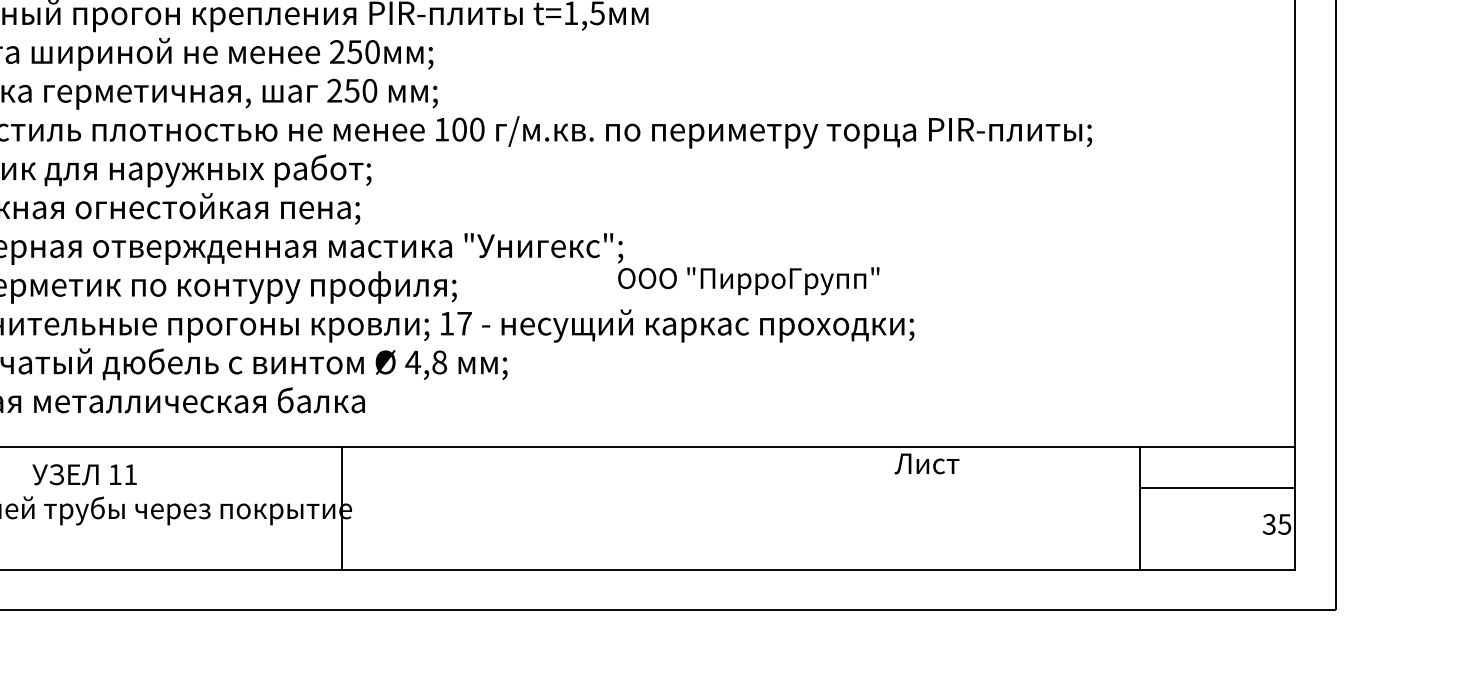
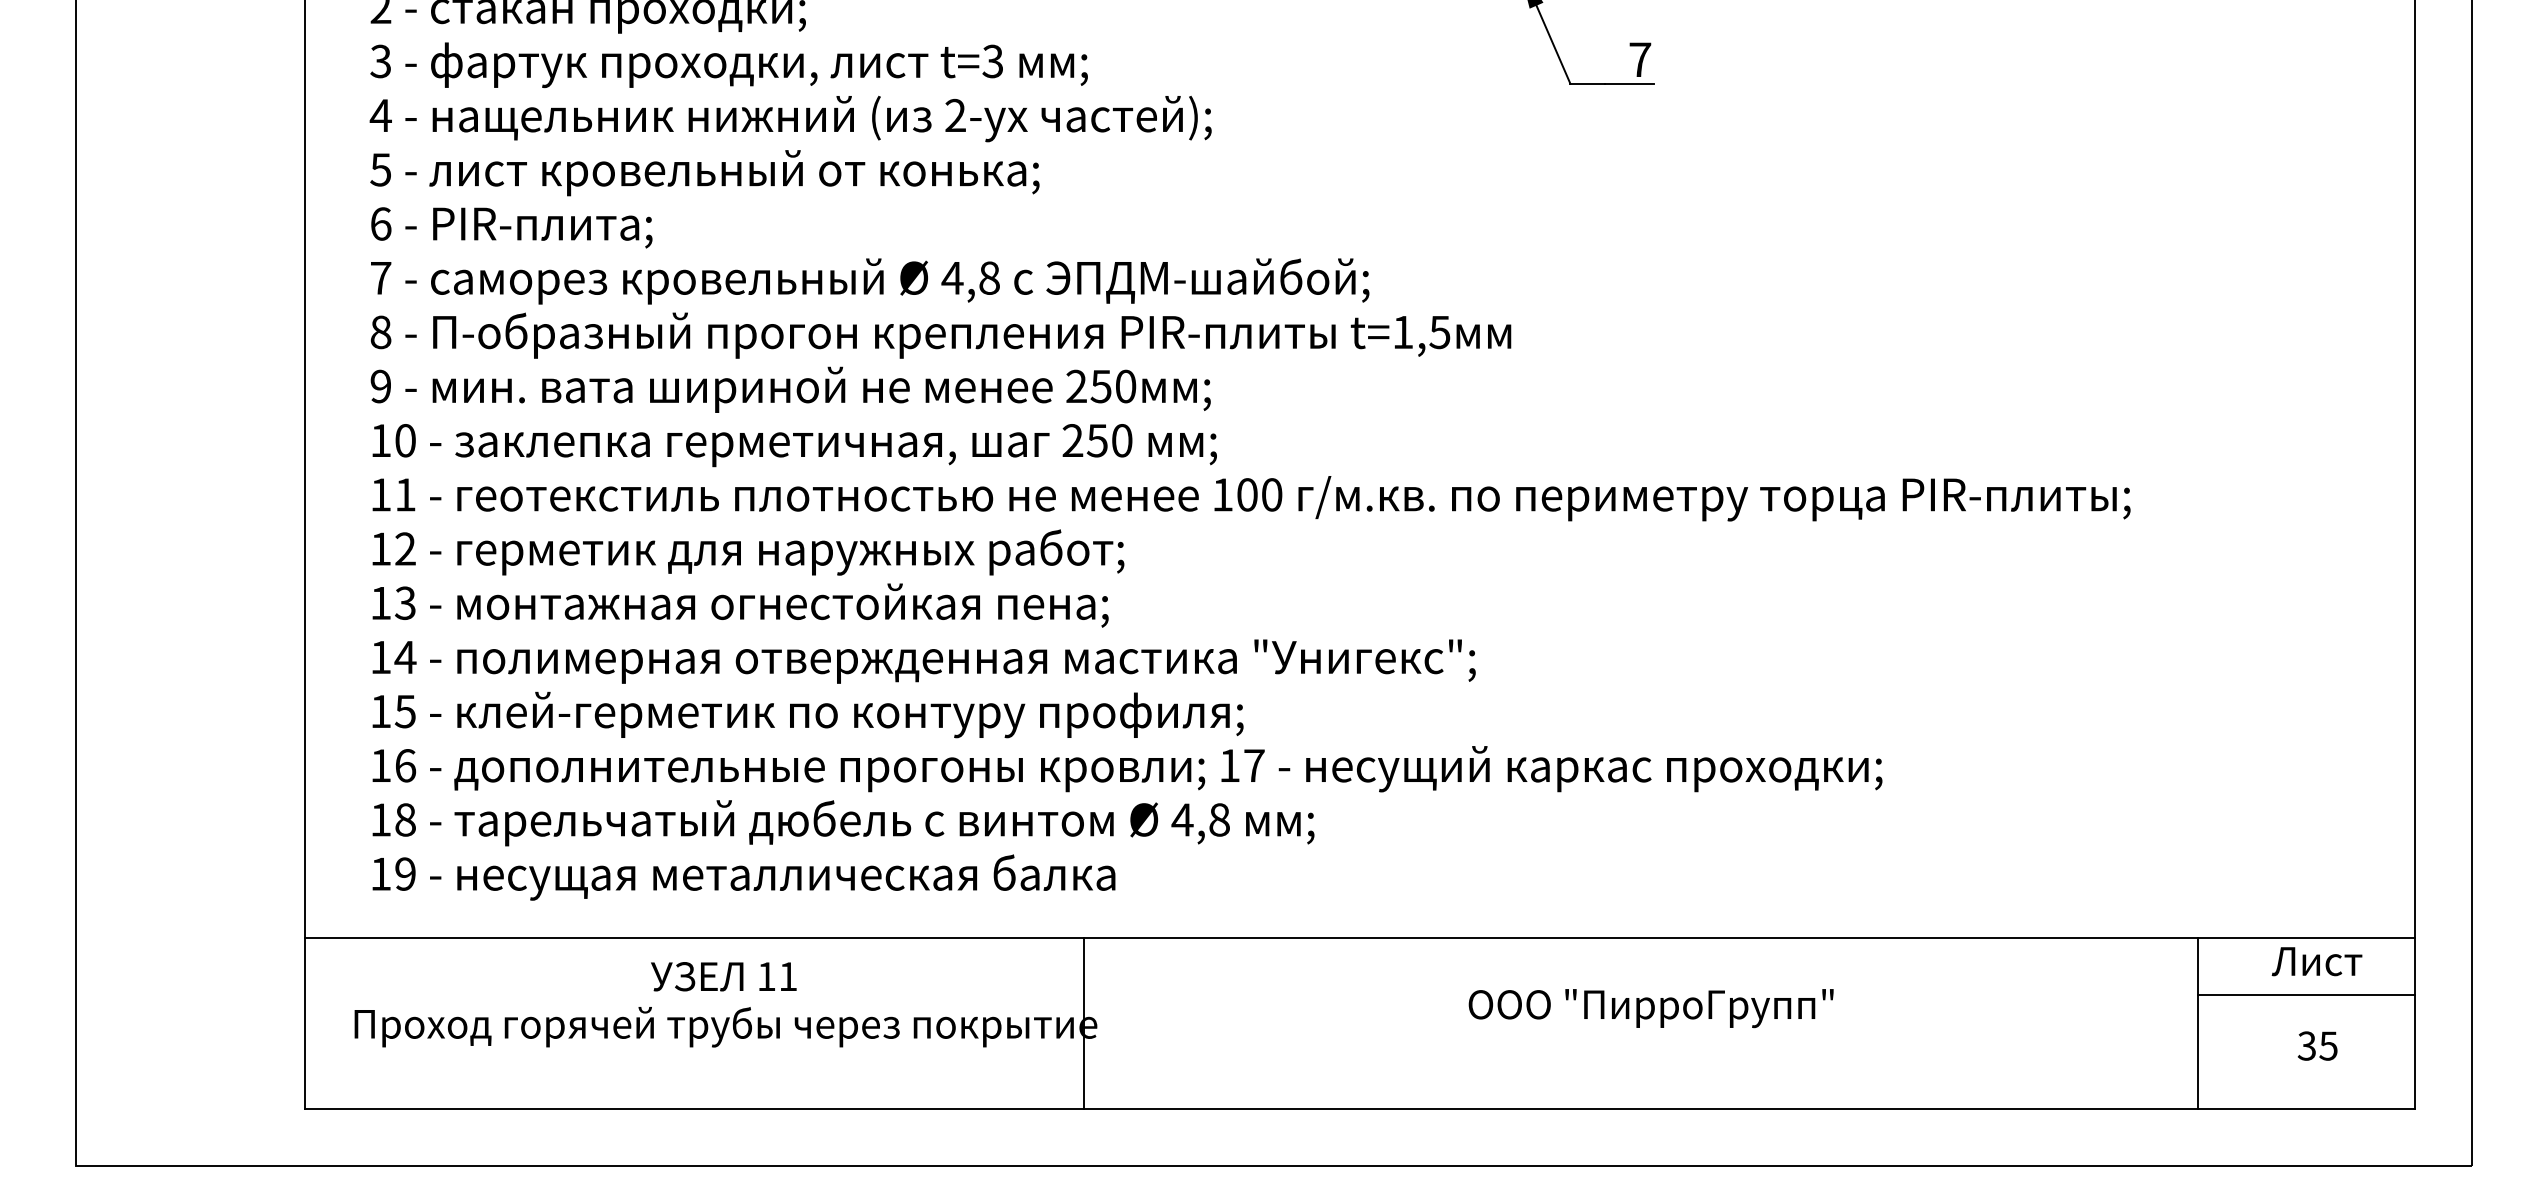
text: (748, 281) -> (1650, 1008), moved
text: (926, 463) -> (2316, 961), moved
text: (1276, 524) -> (2317, 1045), moved

